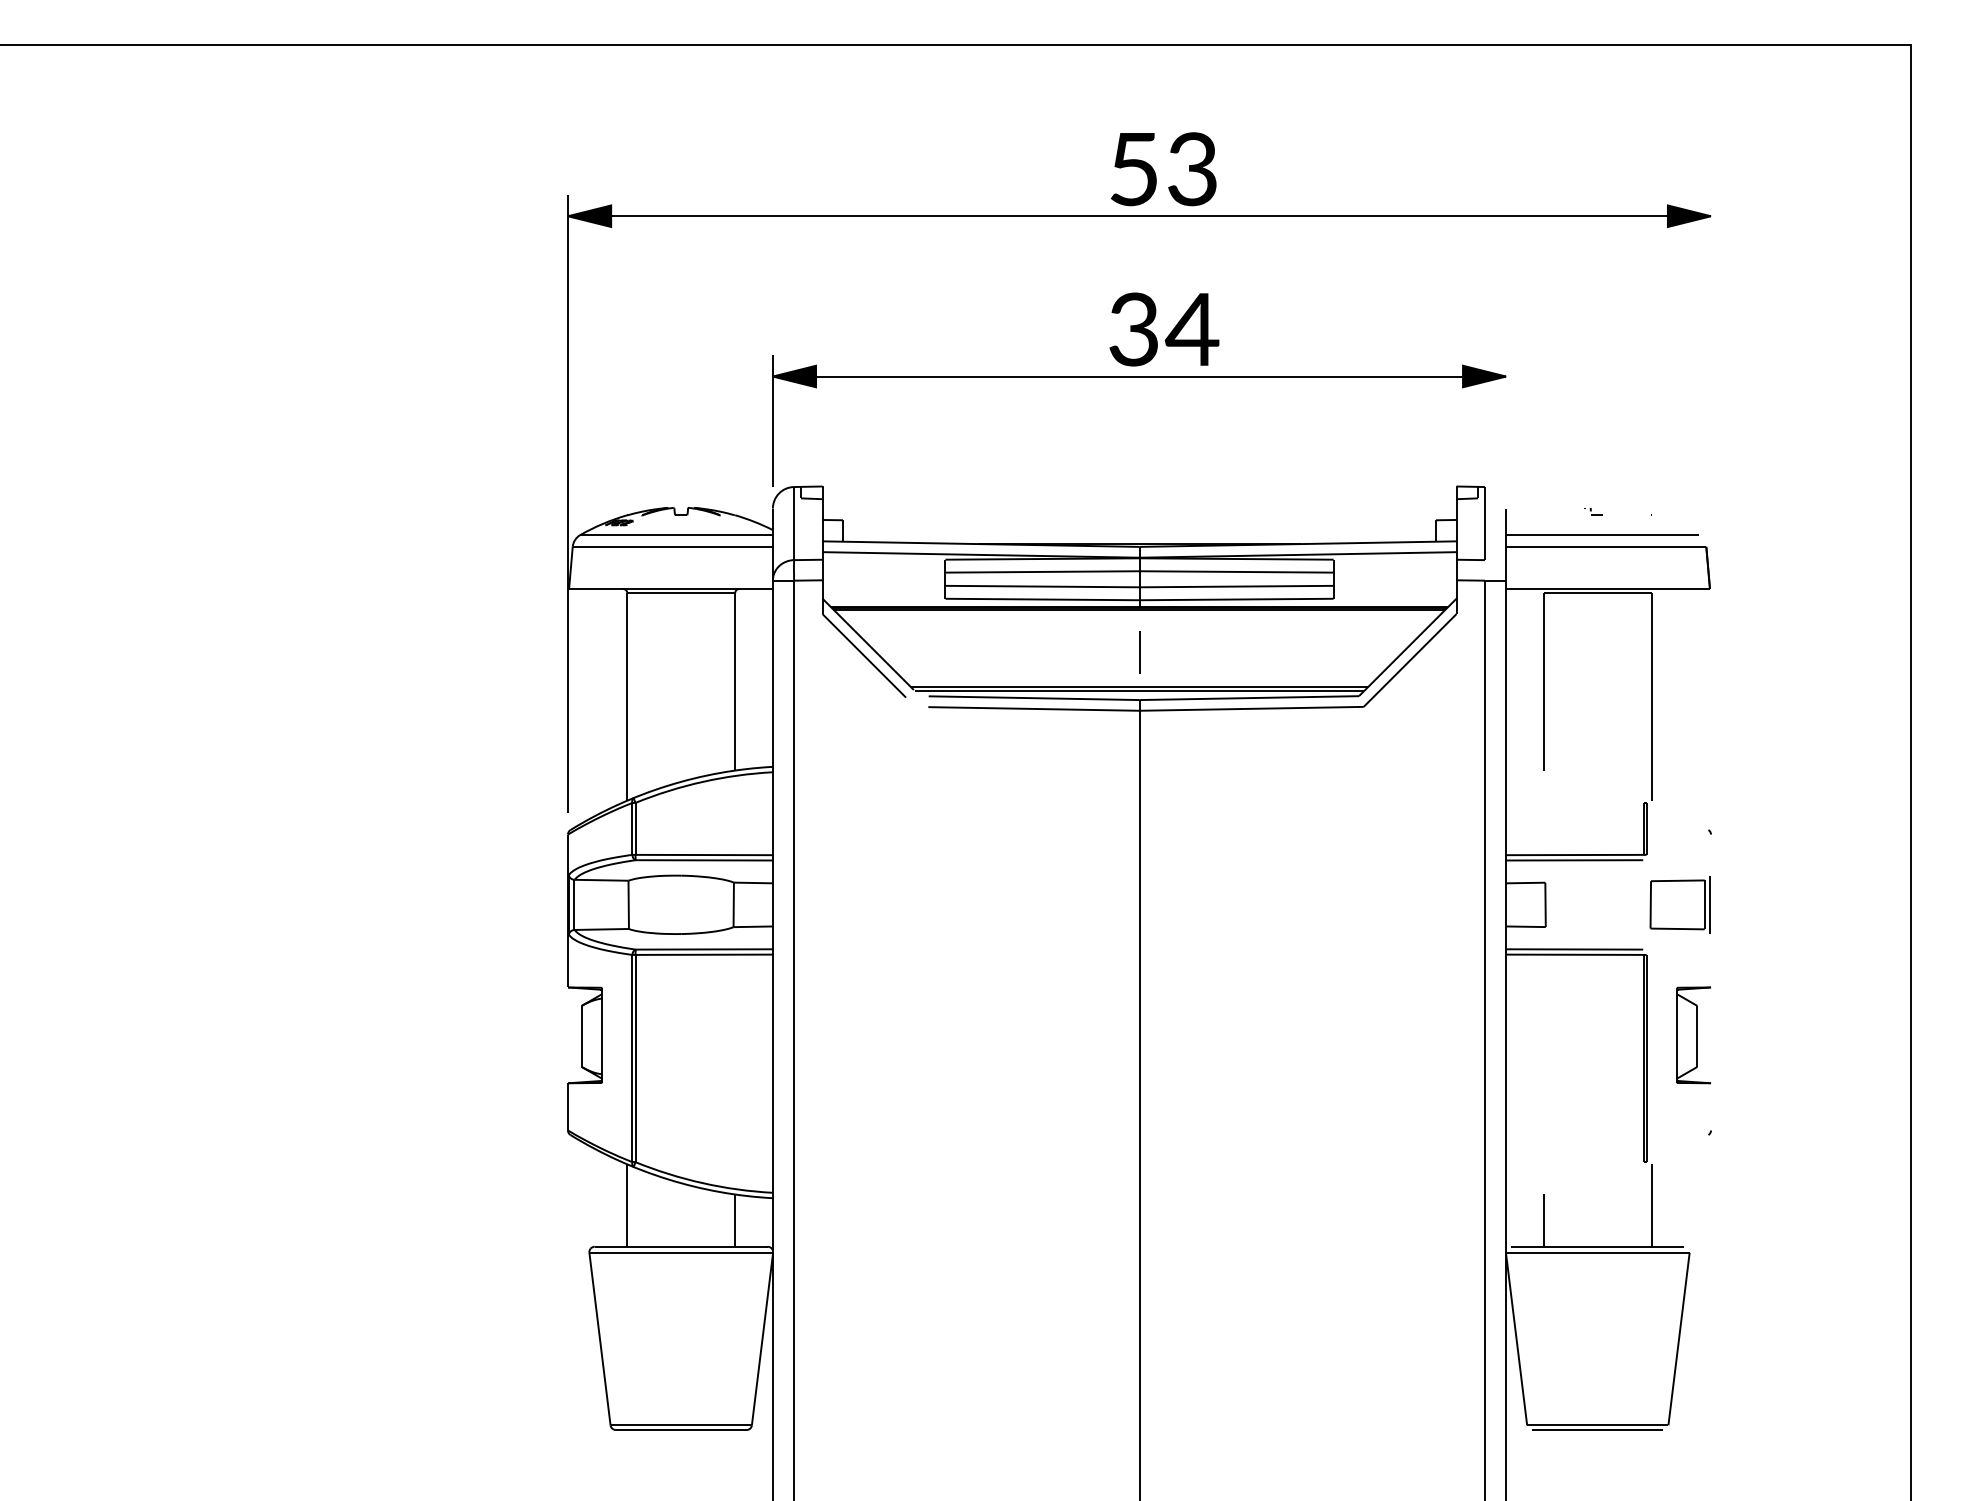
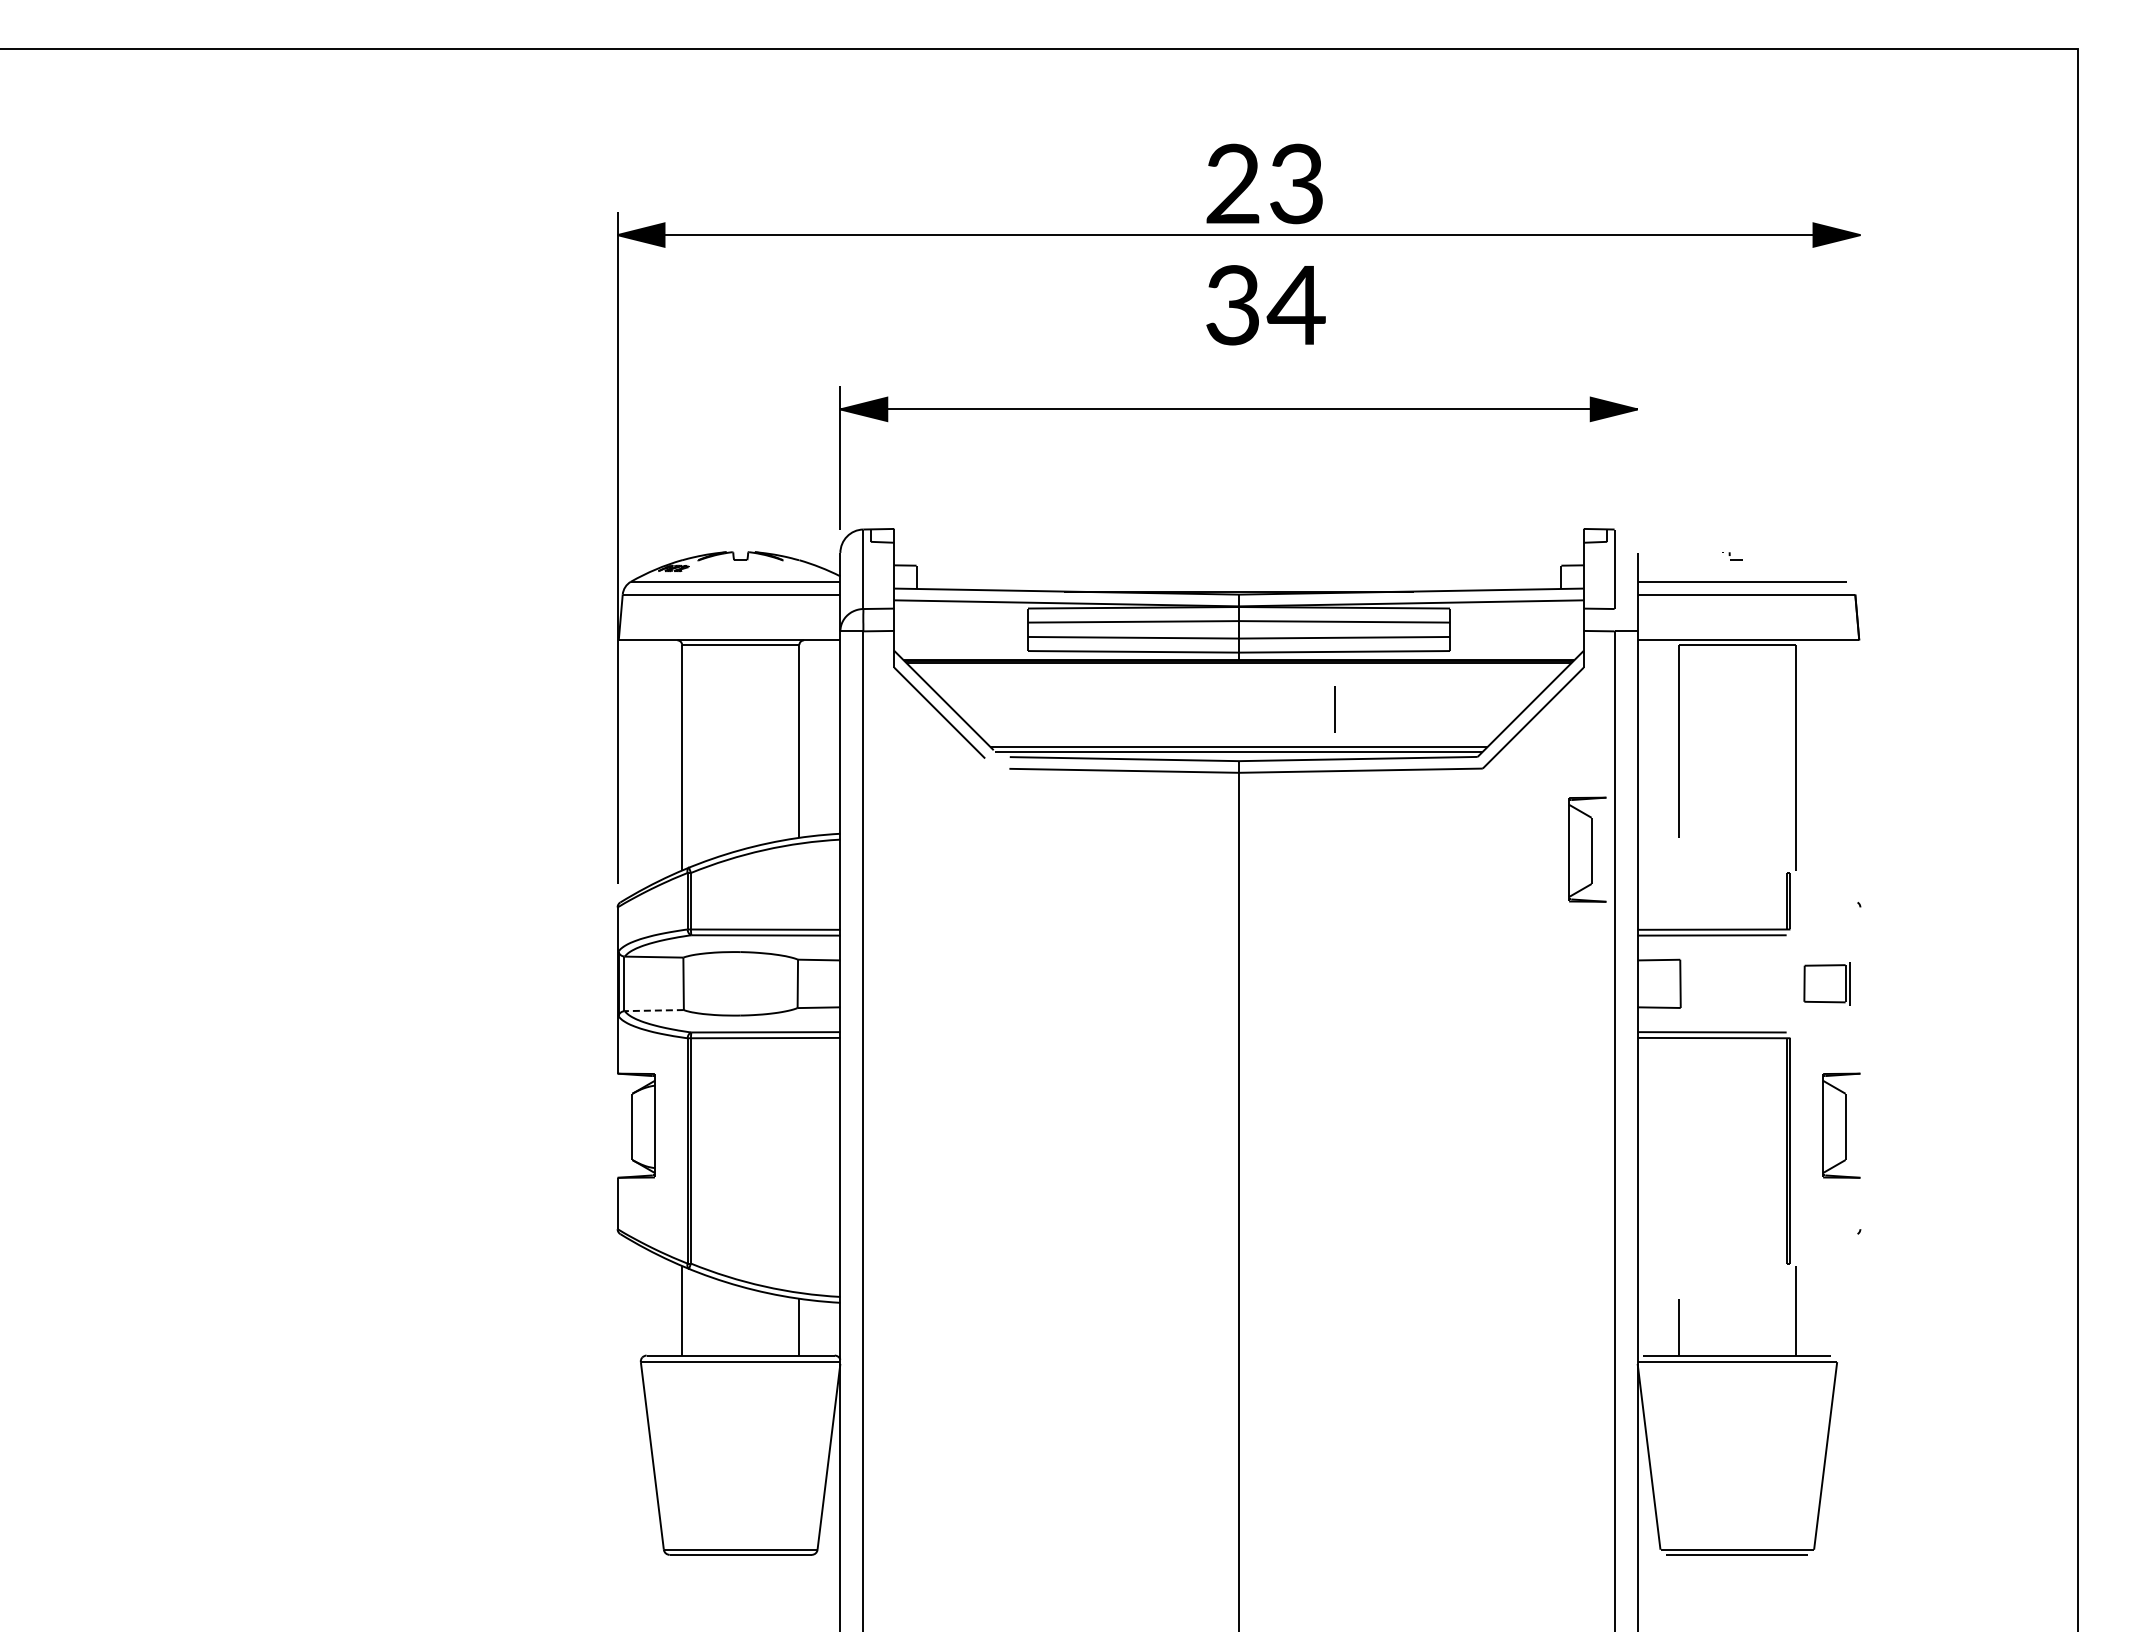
text: (1133, 168) -> (1232, 183), 53 -> 23
text: (1163, 329) -> (1265, 305), moved
line: (1139, 652) -> (1334, 709), moved
part: (1460, 781) -> (1587, 849), added
part: (1679, 904) -> (1826, 983), size x0.7
line: (601, 929) -> (653, 1010), solid -> dashed

